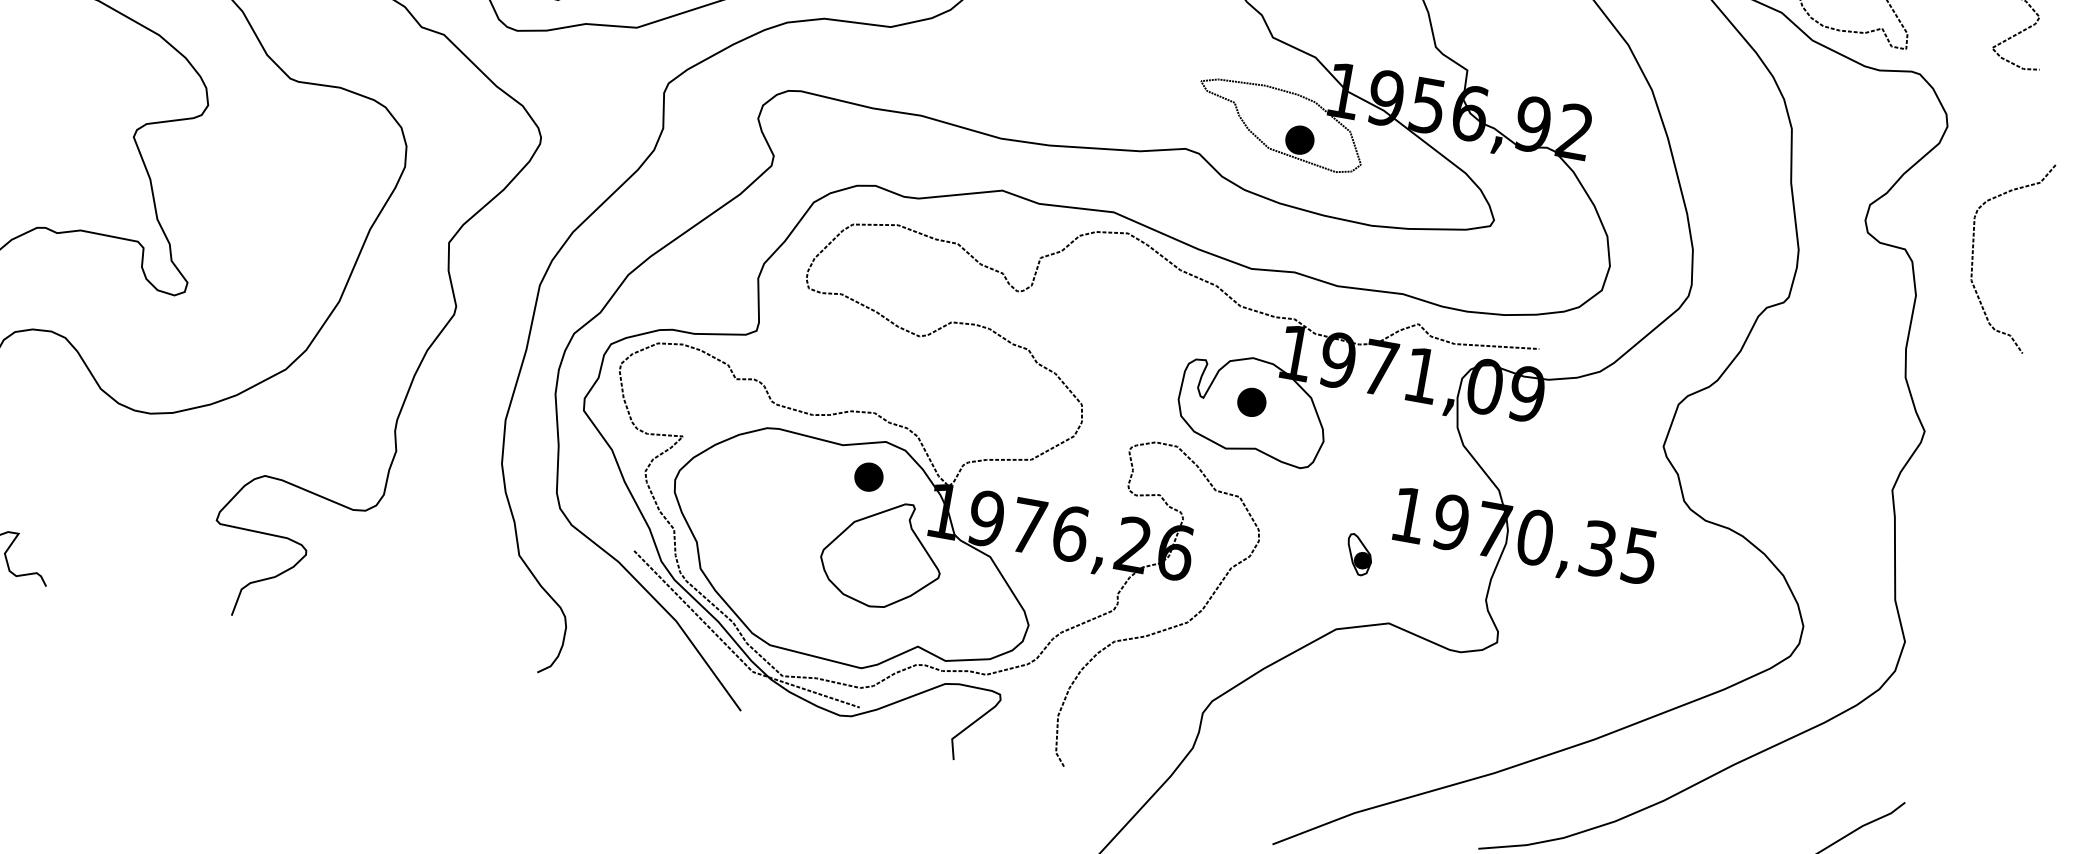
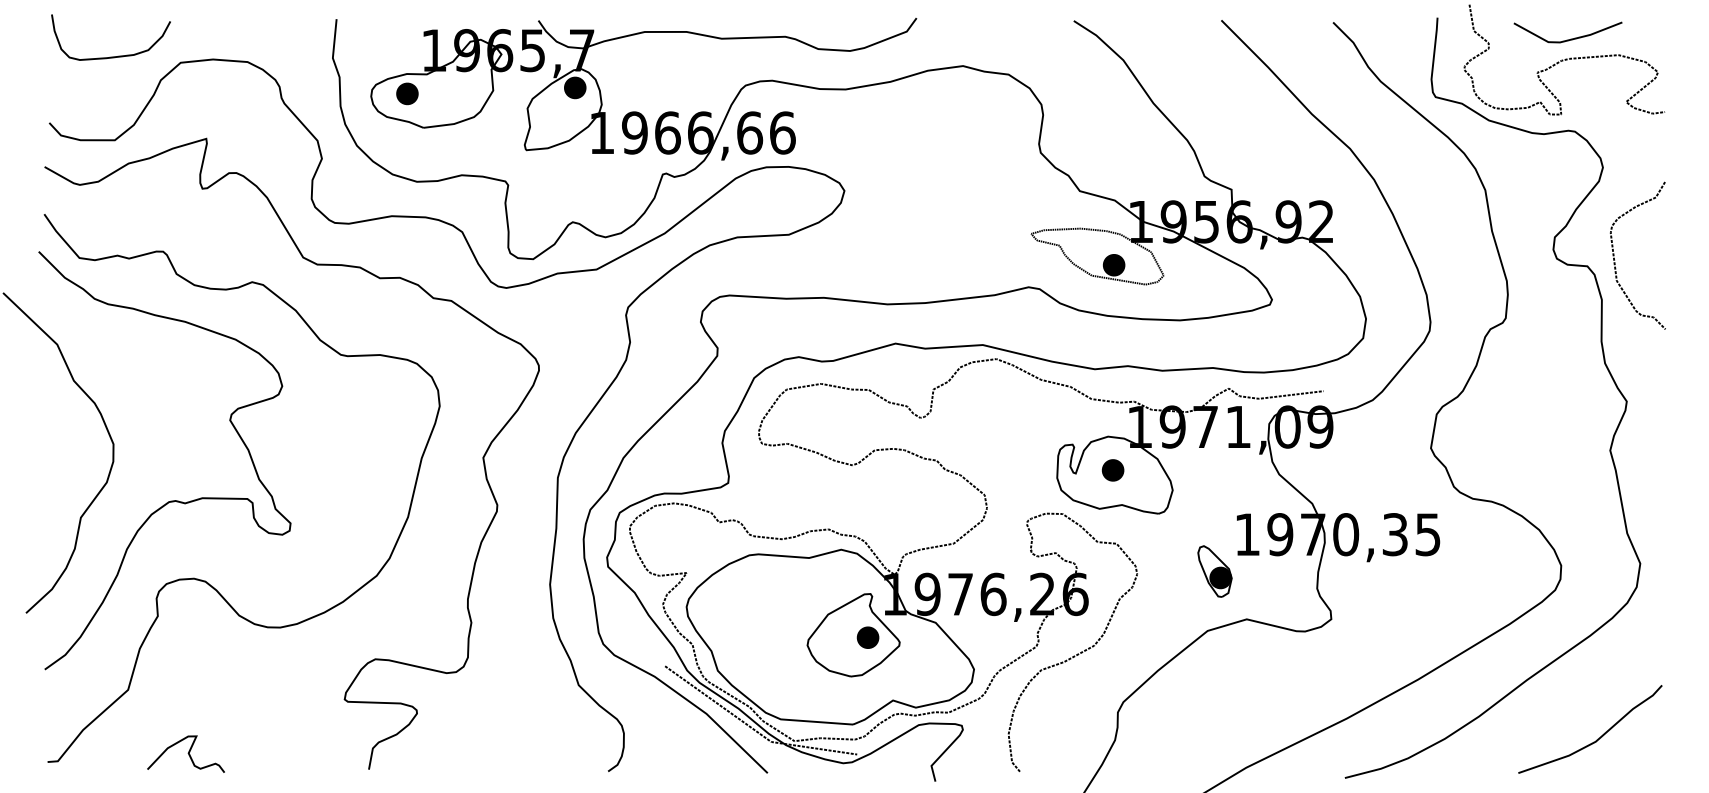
curve: (1974, 247) -> (1614, 255), moved
part: (868, 476) -> (867, 637), moved
part: (1358, 554) -> (1214, 571), size x1.67

